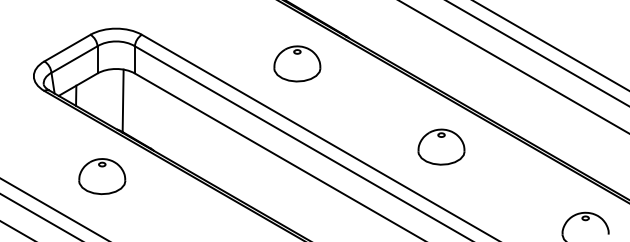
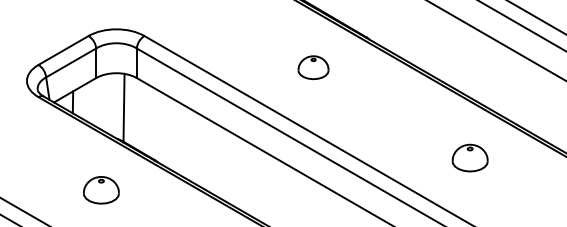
part: (297, 63) -> (313, 67), size x0.6
part: (441, 146) -> (470, 157), size x0.7
part: (102, 176) -> (101, 190), size x0.7

